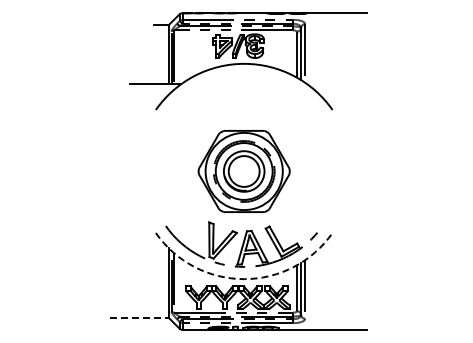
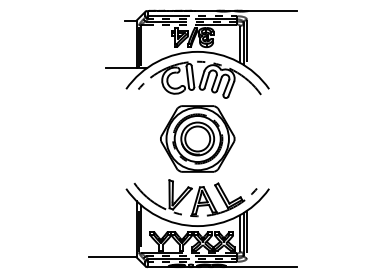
part: (246, 98) -> (199, 79), added
arc: (244, 279) -> (197, 226), dashed -> solid
line: (139, 317) -> (112, 257), dashed -> solid

